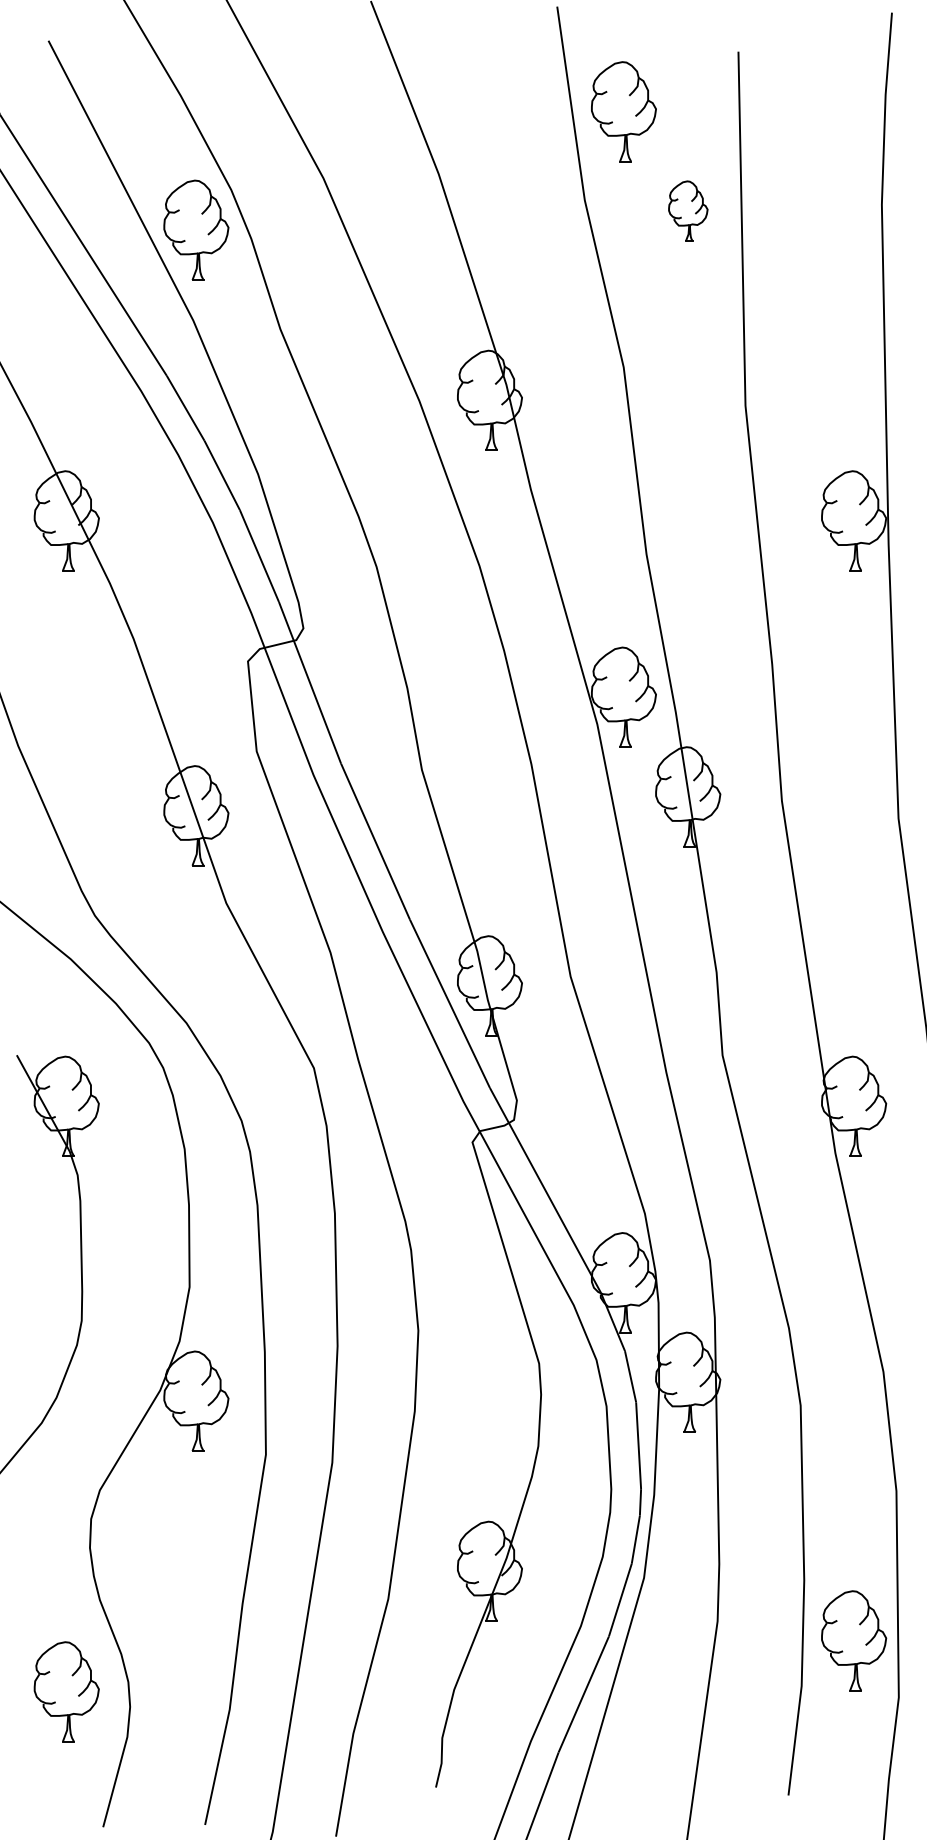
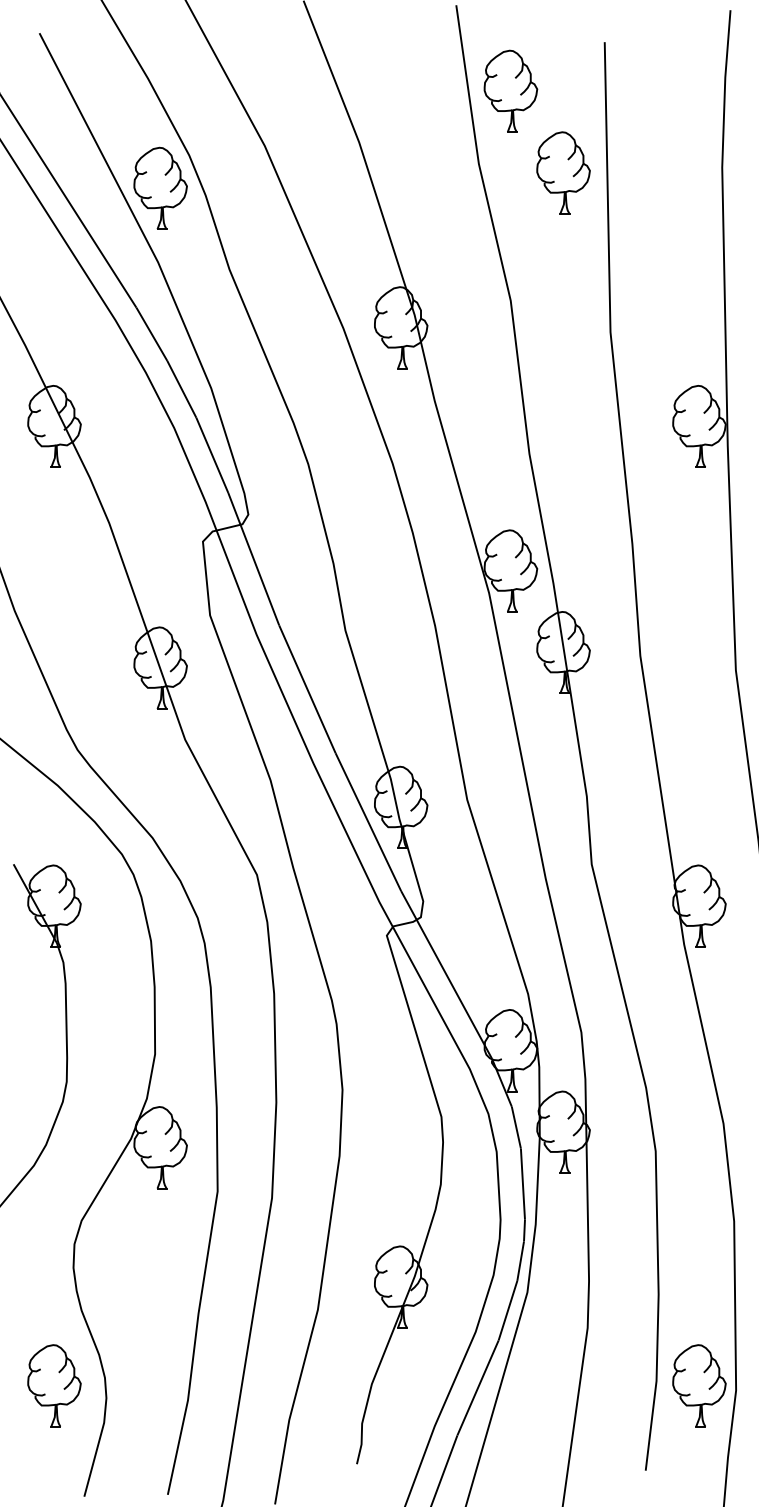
part: (688, 210) -> (563, 172), size x1.67
part: (854, 1640) -> (699, 1385), moved

